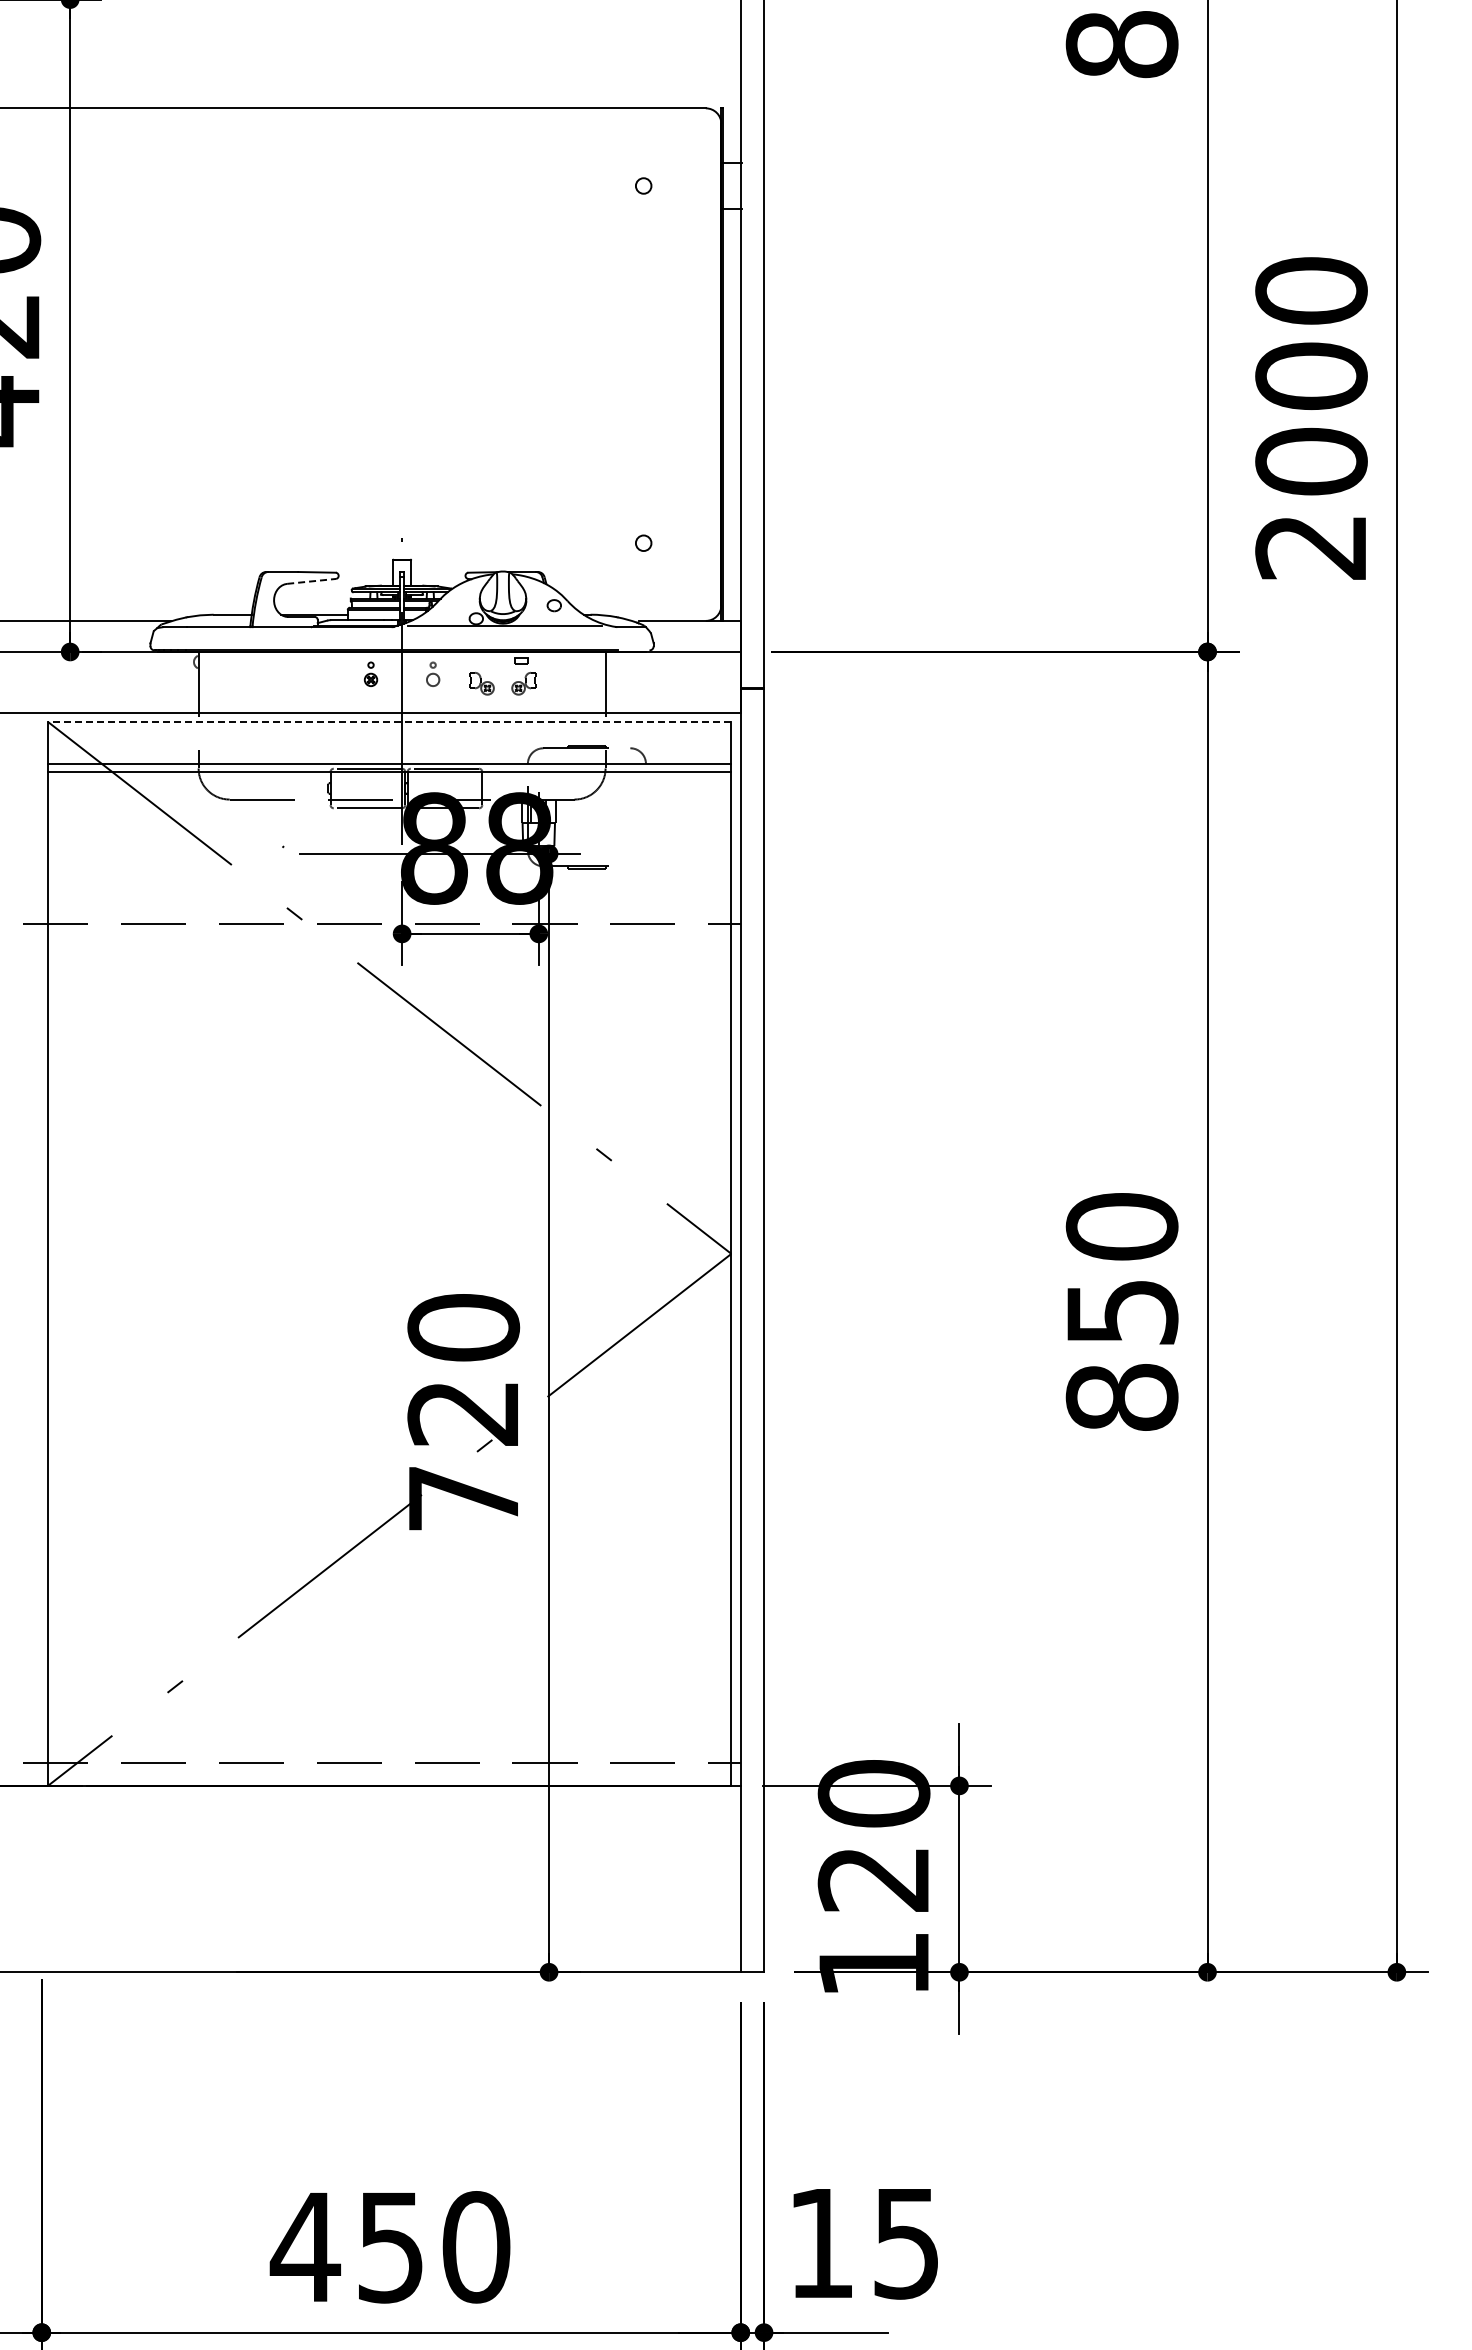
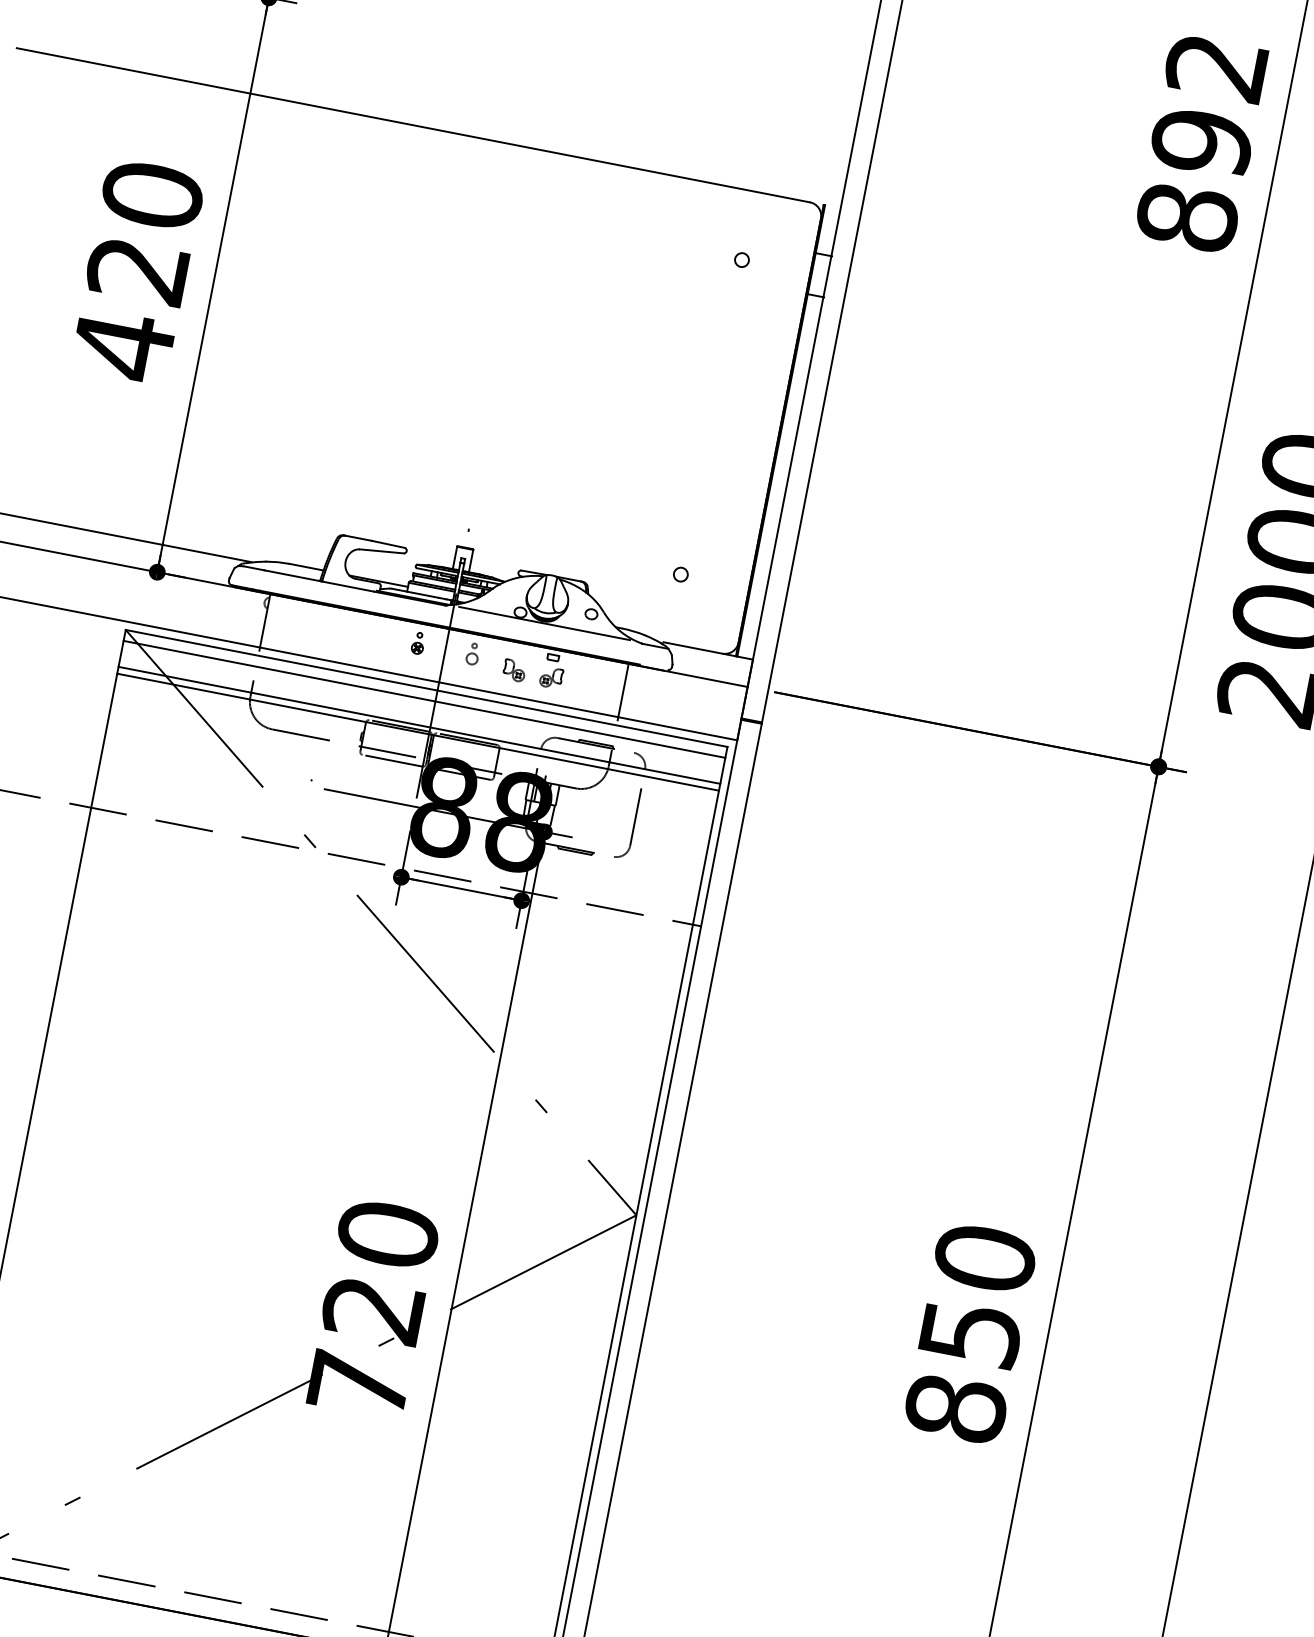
line: (311, 581) -> (381, 551), dashed -> solid
line: (389, 721) -> (426, 688), dashed -> solid
line: (389, 734) -> (424, 699), added
part: (645, 826) -> (633, 824), added

